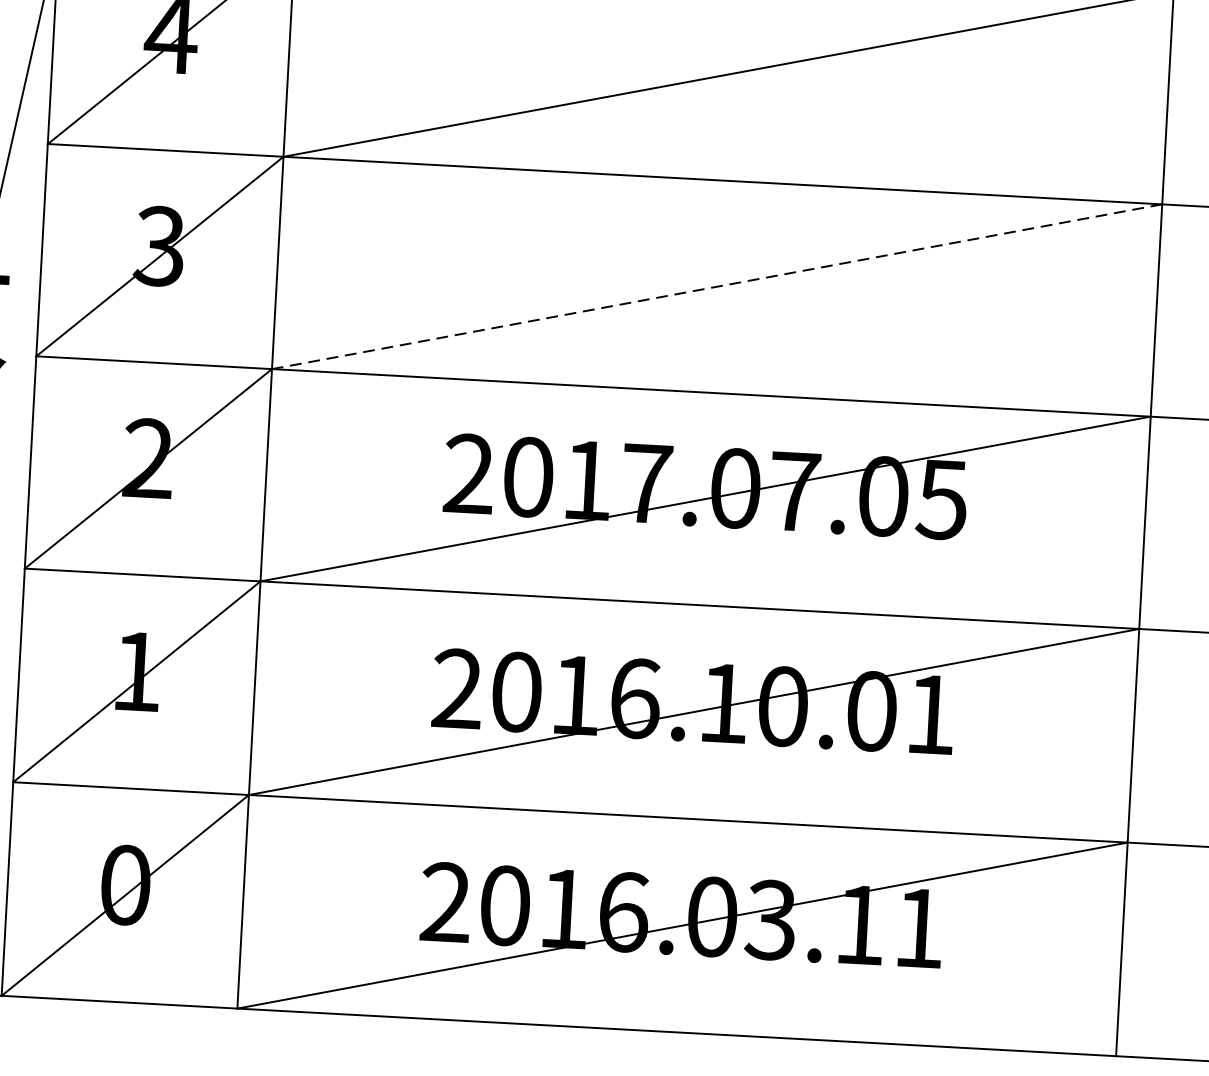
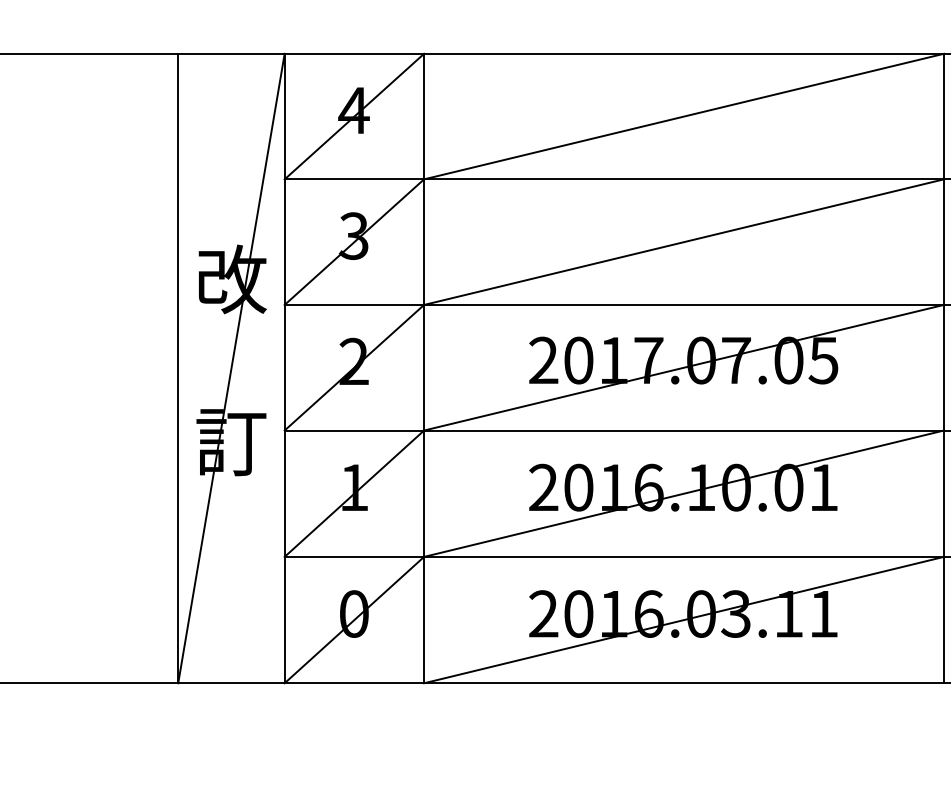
line: (716, 287) -> (683, 242), dashed -> solid

